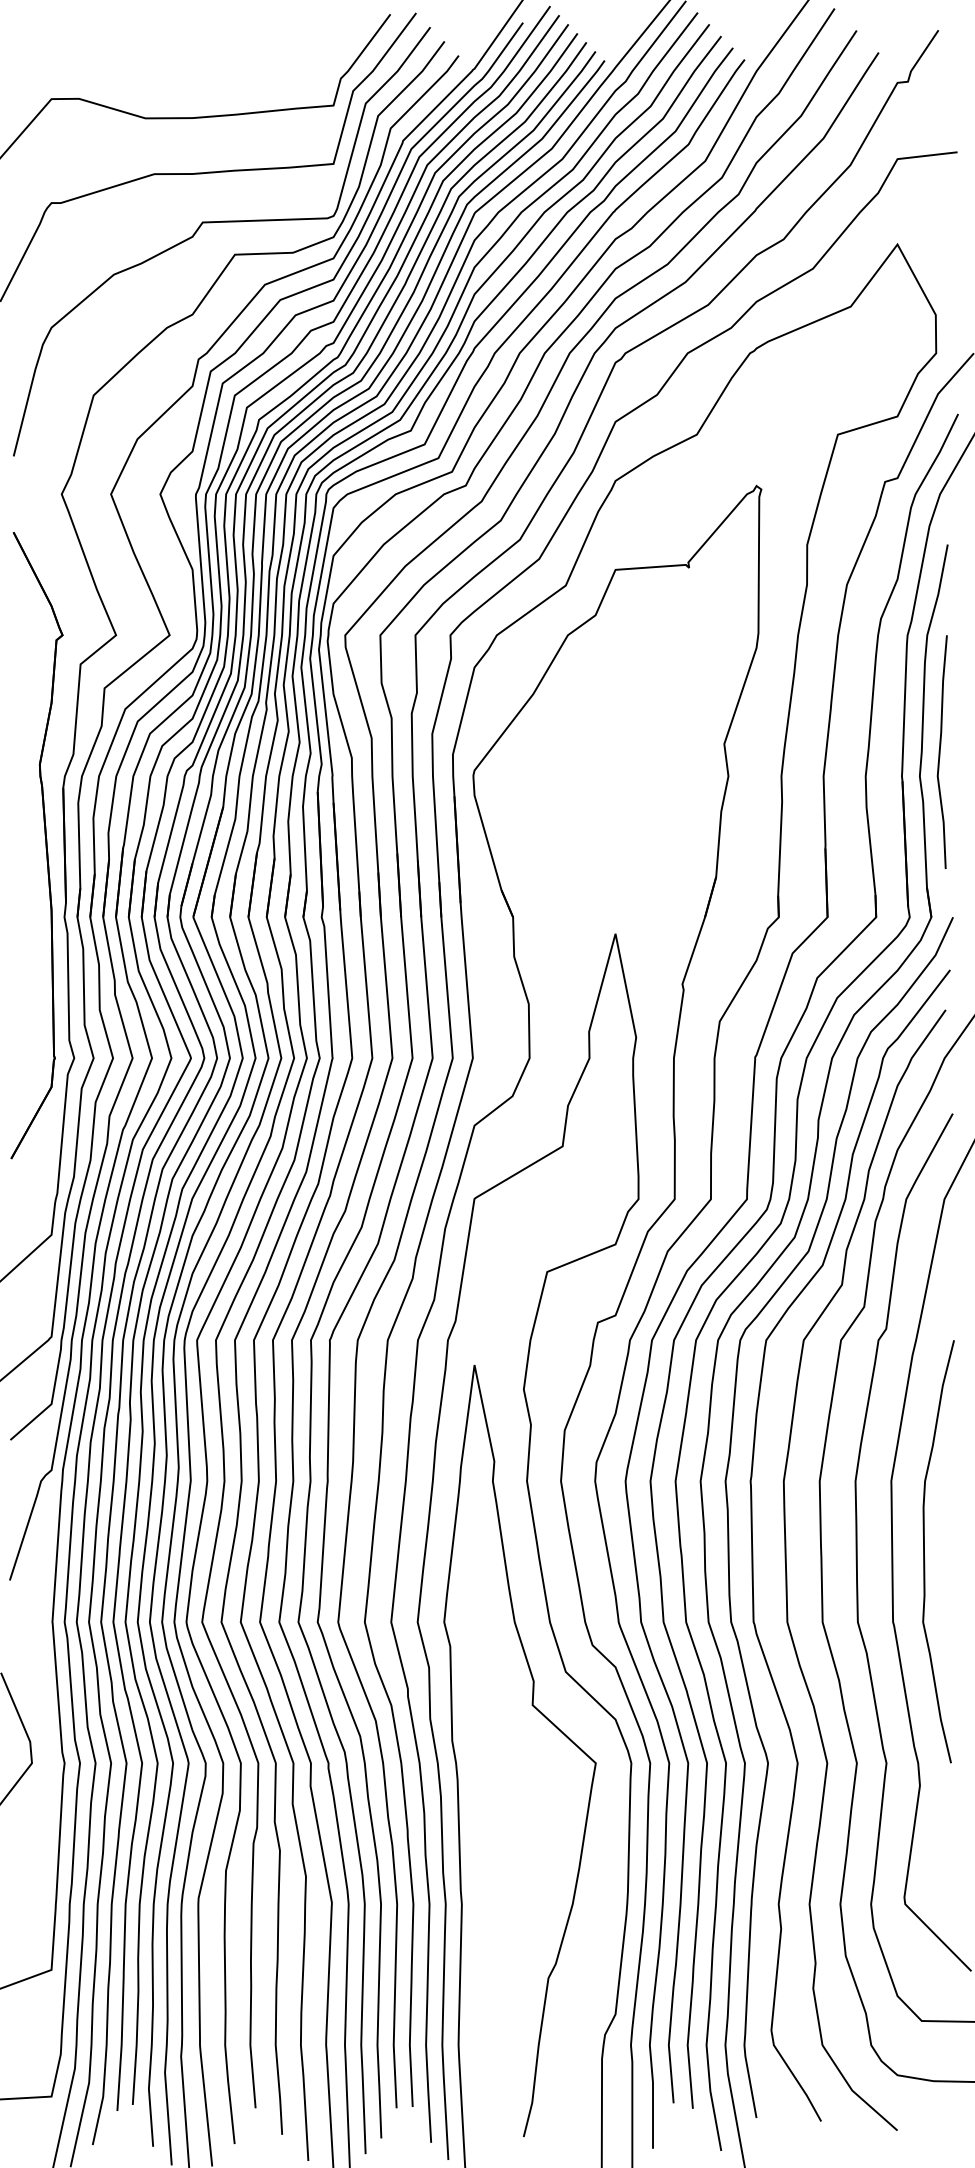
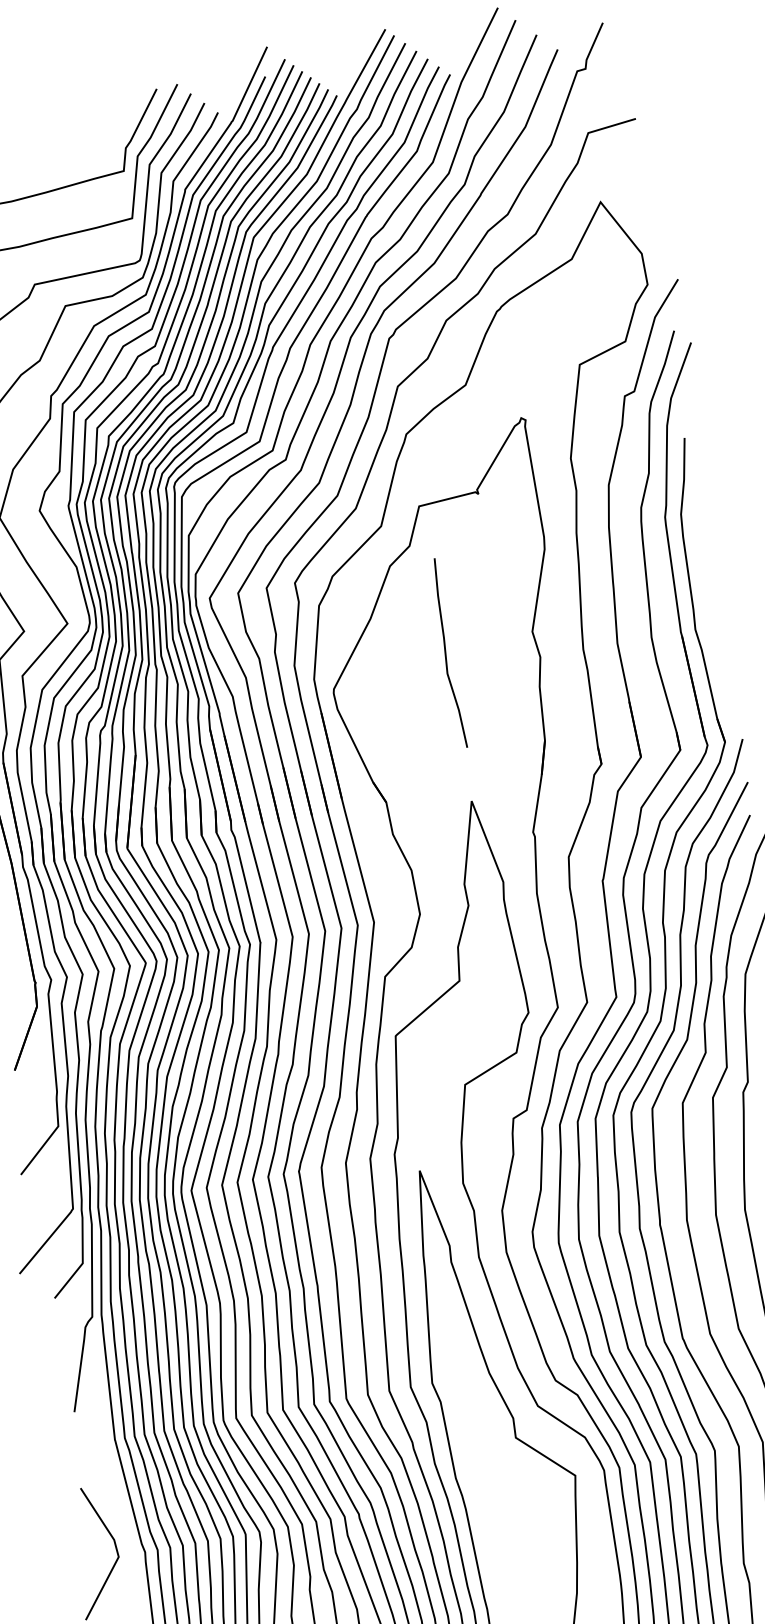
curve: (940, 751) -> (446, 653), moved

